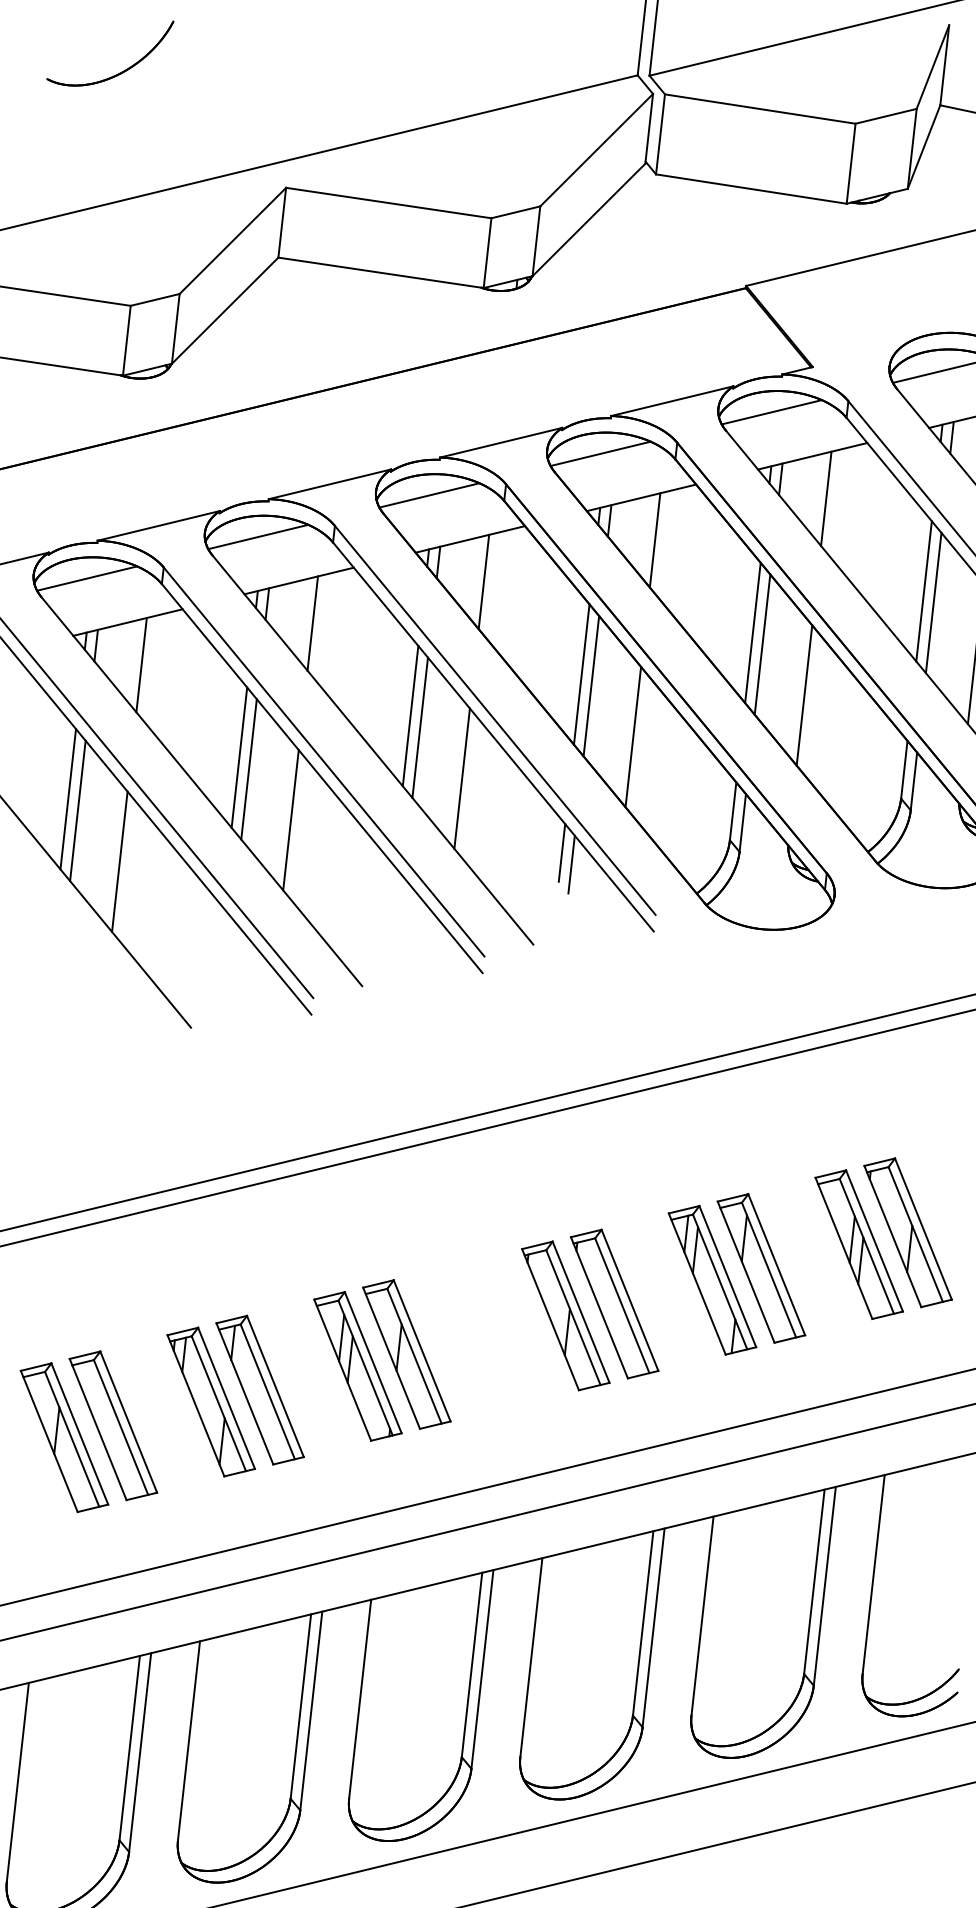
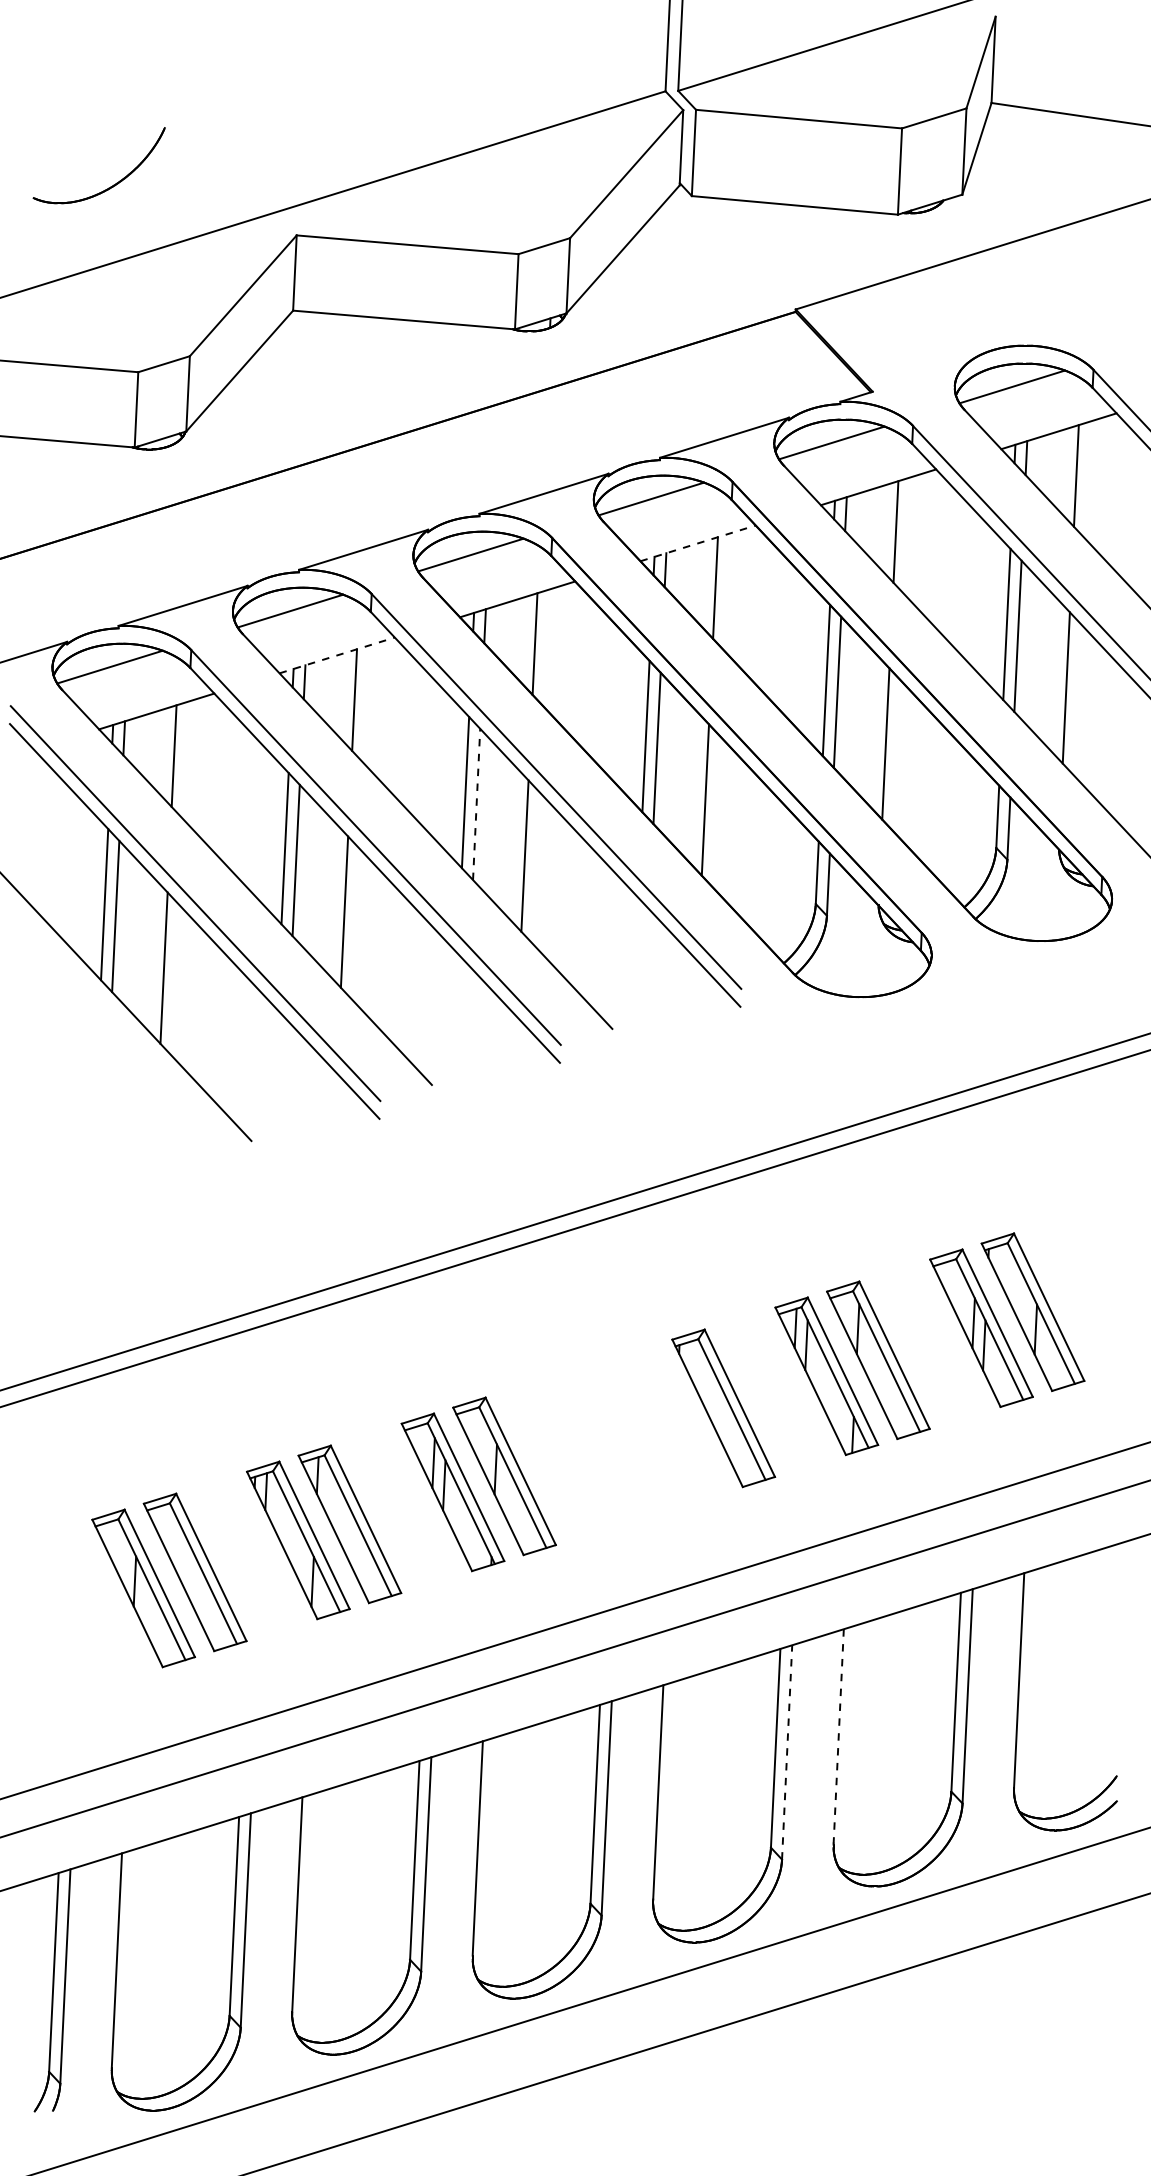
part: (117, 73) -> (108, 187), moved
line: (641, 497) -> (698, 543), solid -> dashed
line: (299, 581) -> (337, 655), solid -> dashed
line: (420, 727) -> (476, 804), solid -> dashed
line: (561, 852) -> (636, 928), removed
line: (571, 864) -> (647, 940), removed
part: (565, 1316) -> (671, 1424), removed
line: (702, 1616) -> (838, 1736), solid -> dashed
line: (653, 1627) -> (787, 1751), solid -> dashed

